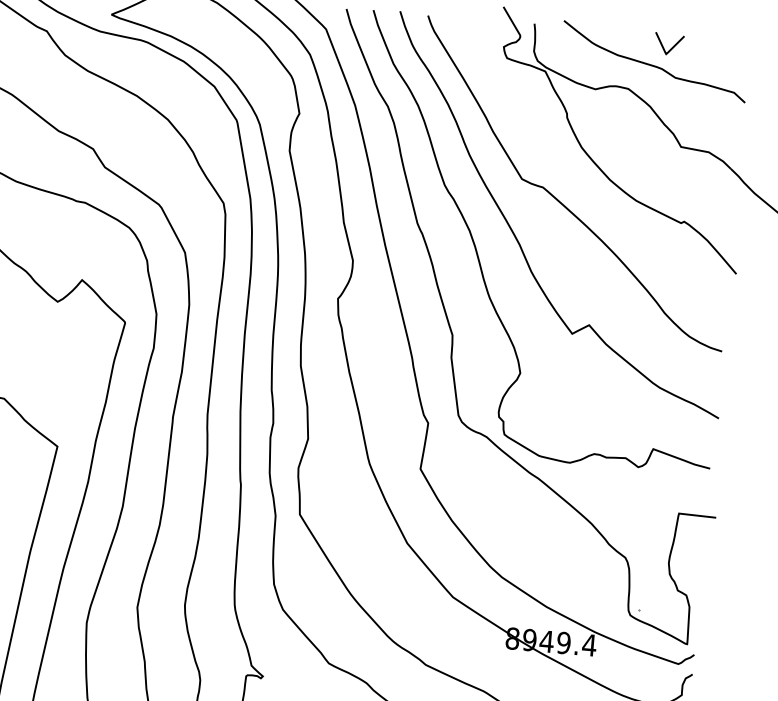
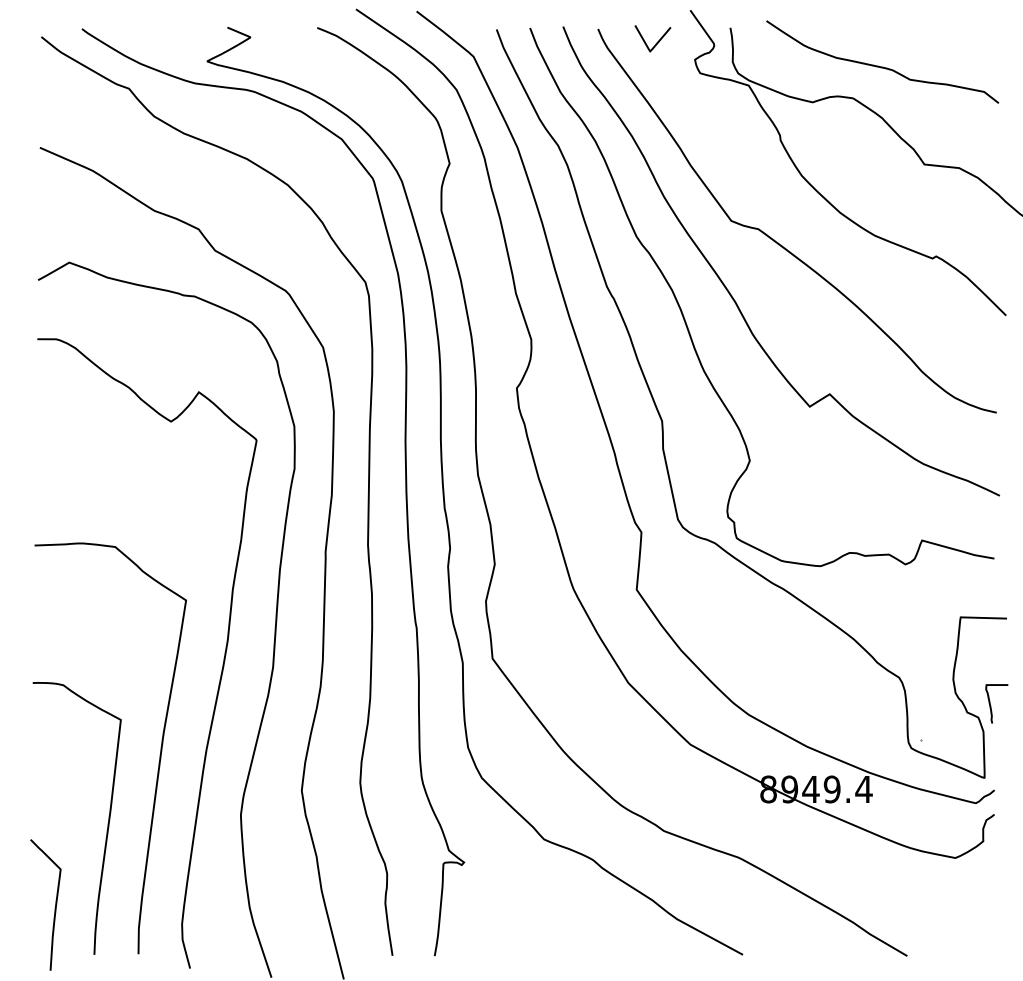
curve: (671, 47) -> (656, 42), moved
curve: (697, 586) -> (991, 705), added

